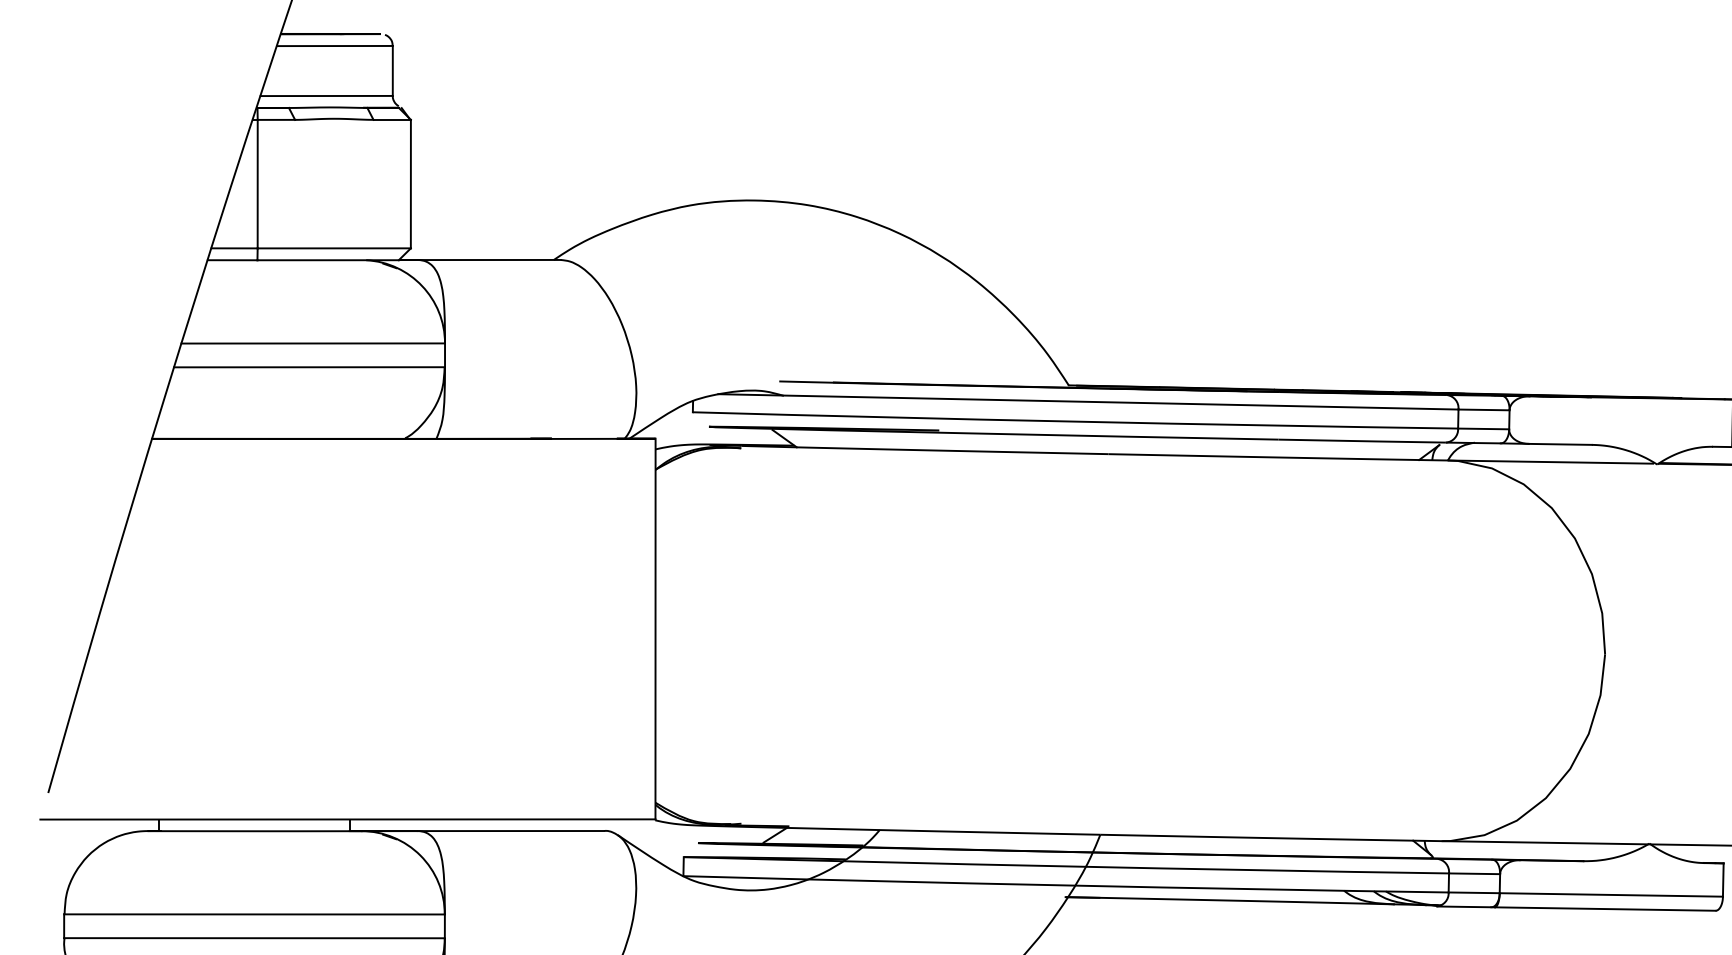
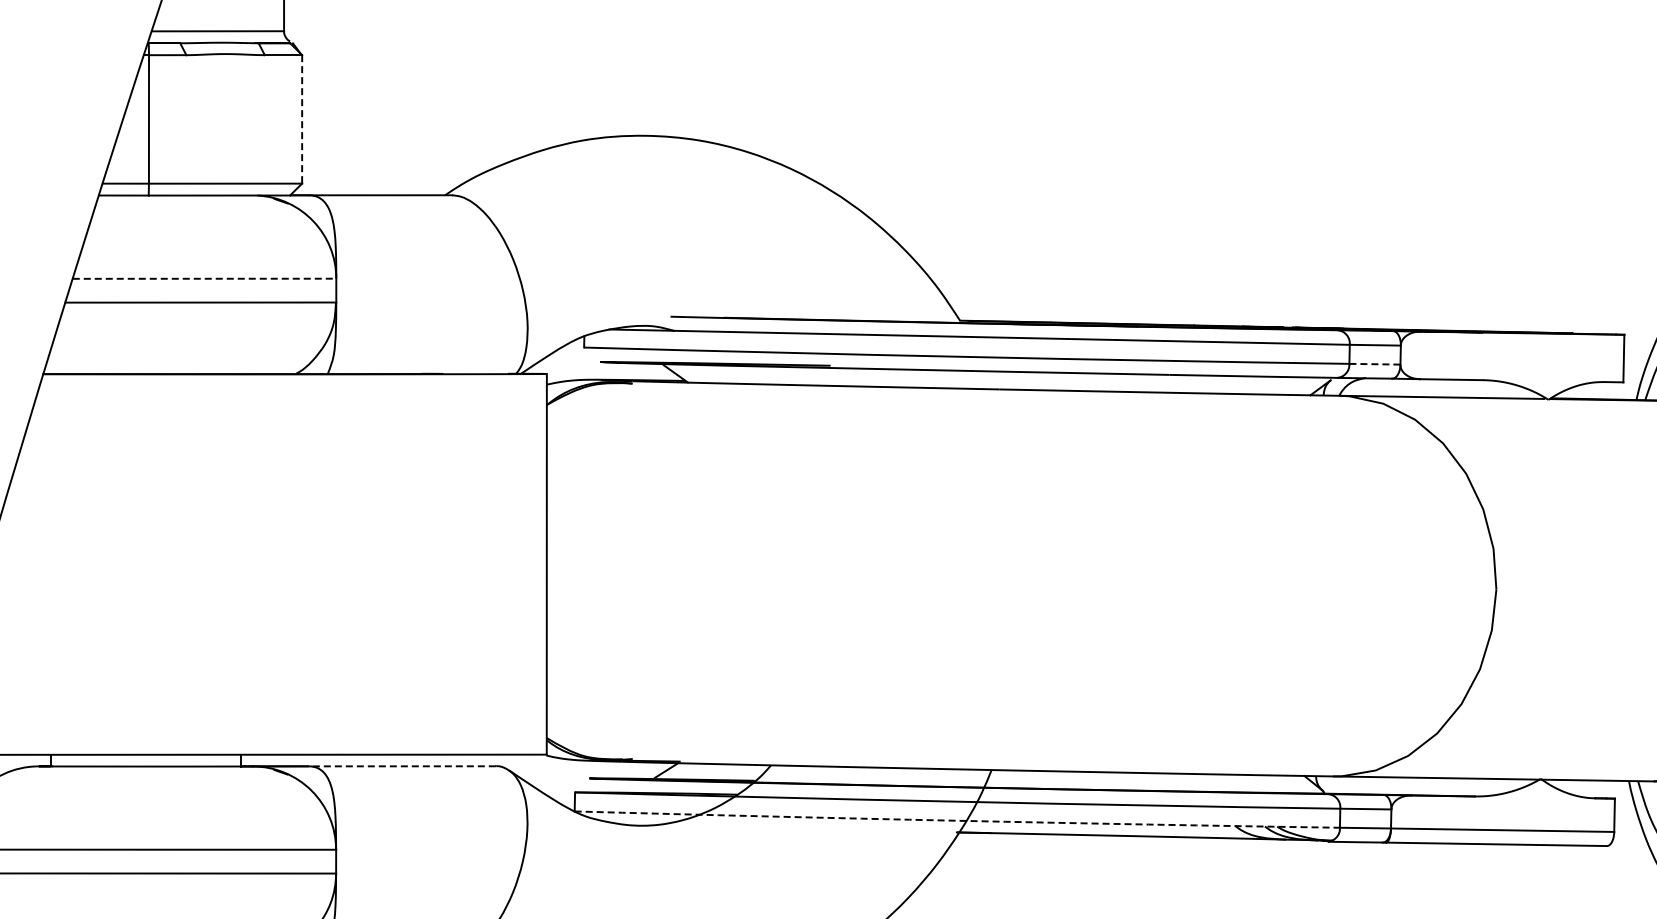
line: (410, 184) -> (301, 119), solid -> dashed
line: (313, 343) -> (204, 278), solid -> dashed
line: (1483, 428) -> (1374, 363), solid -> dashed
line: (510, 831) -> (401, 766), solid -> dashed
arc: (1066, 885) -> (957, 820), solid -> dashed

